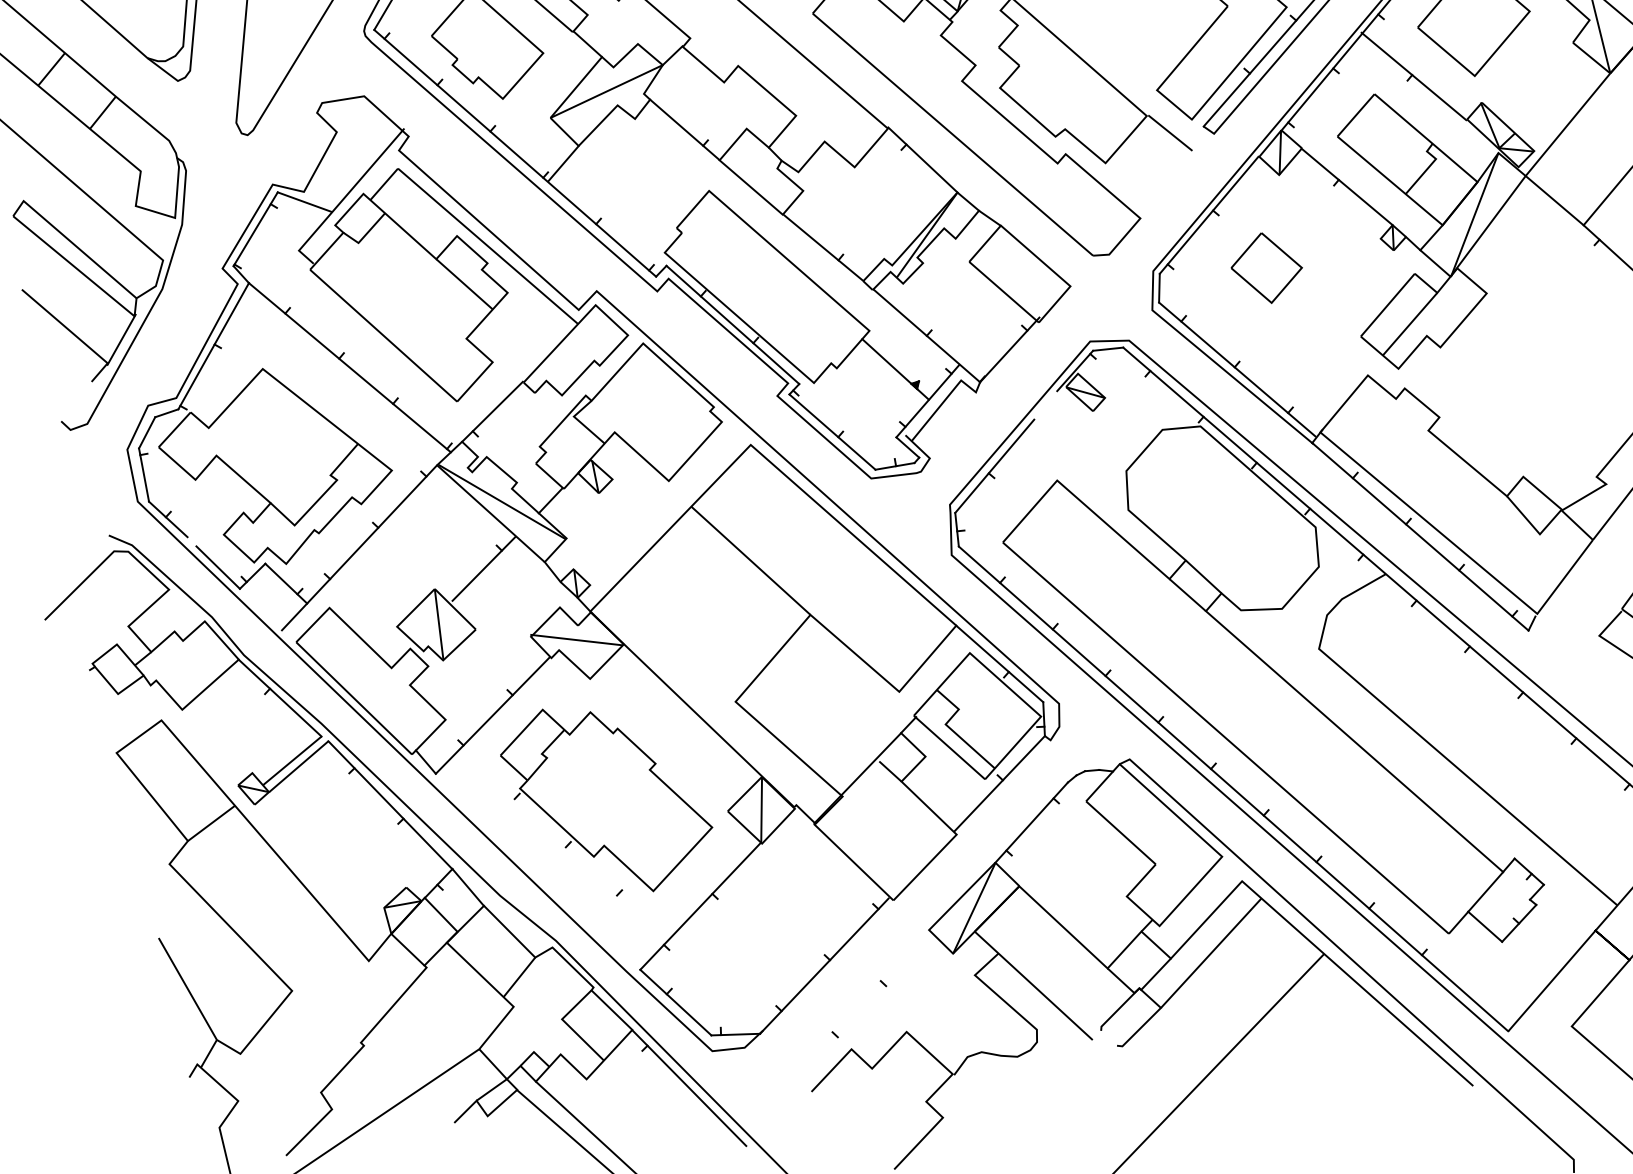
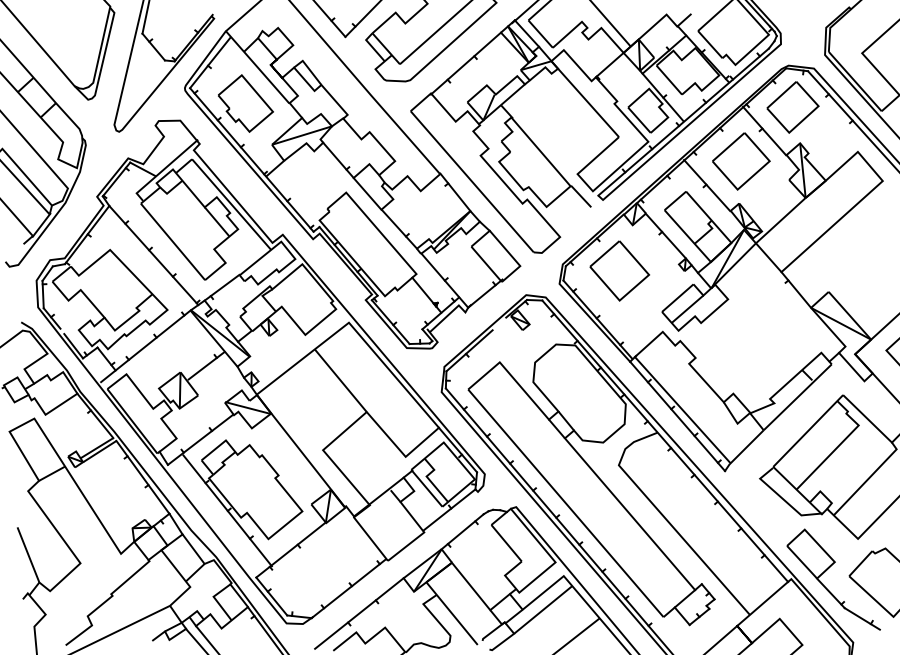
part: (1265, 267) -> (619, 270), size x1.67
line: (565, 846) -> (227, 510), added
line: (852, 1011) -> (359, 613), added

